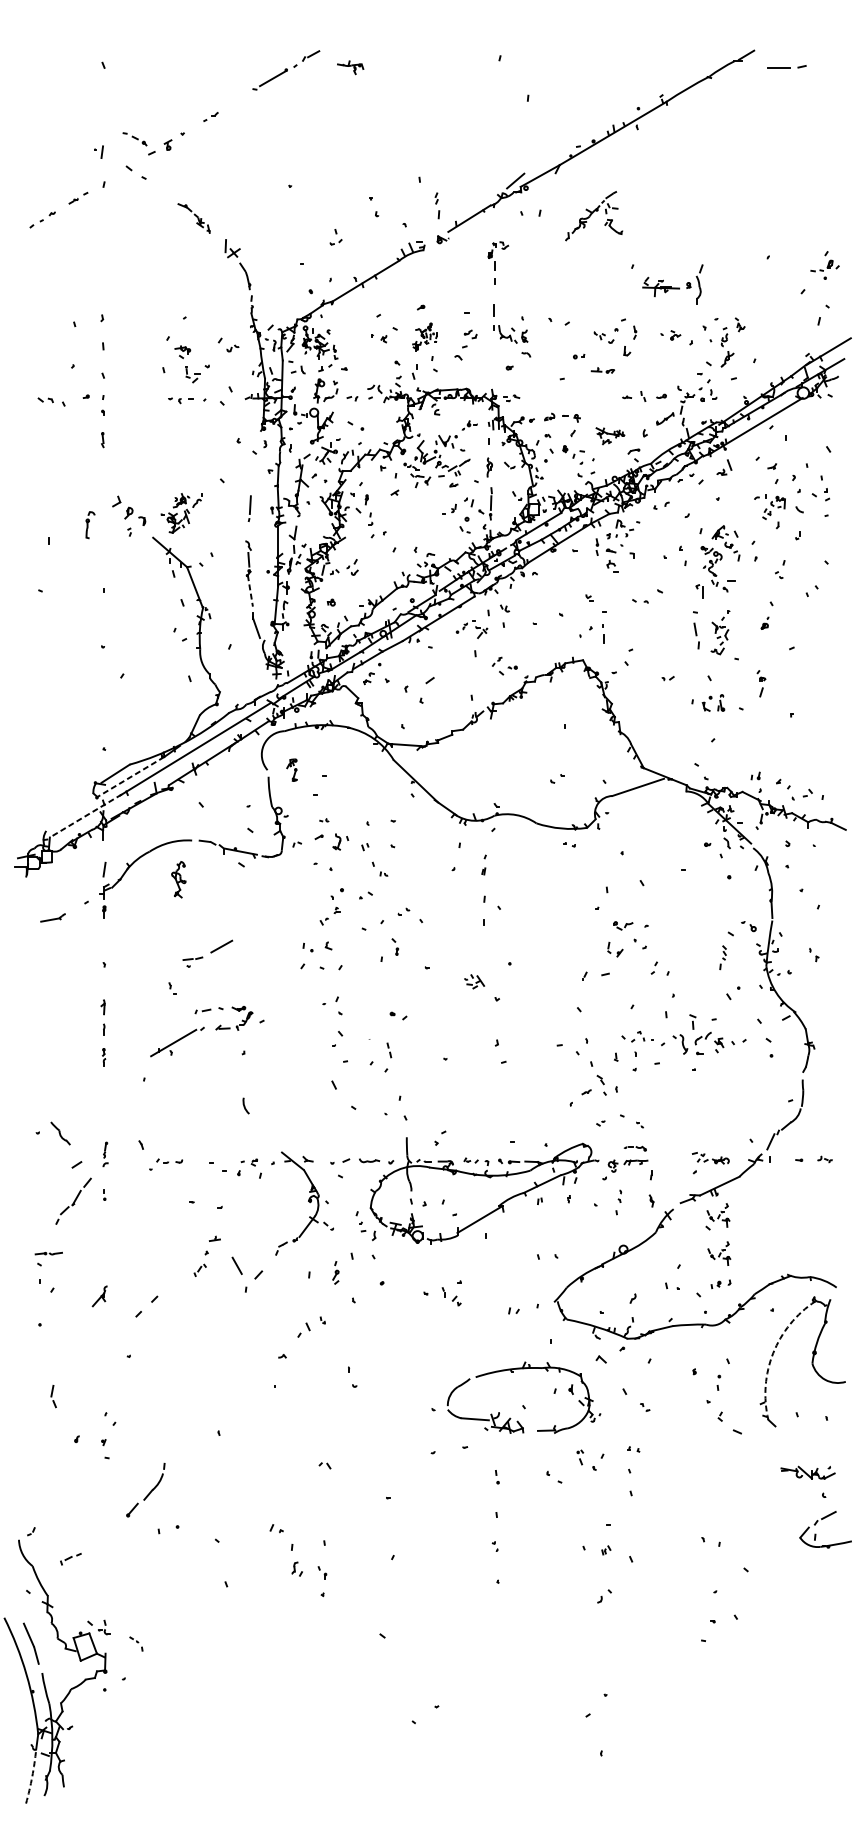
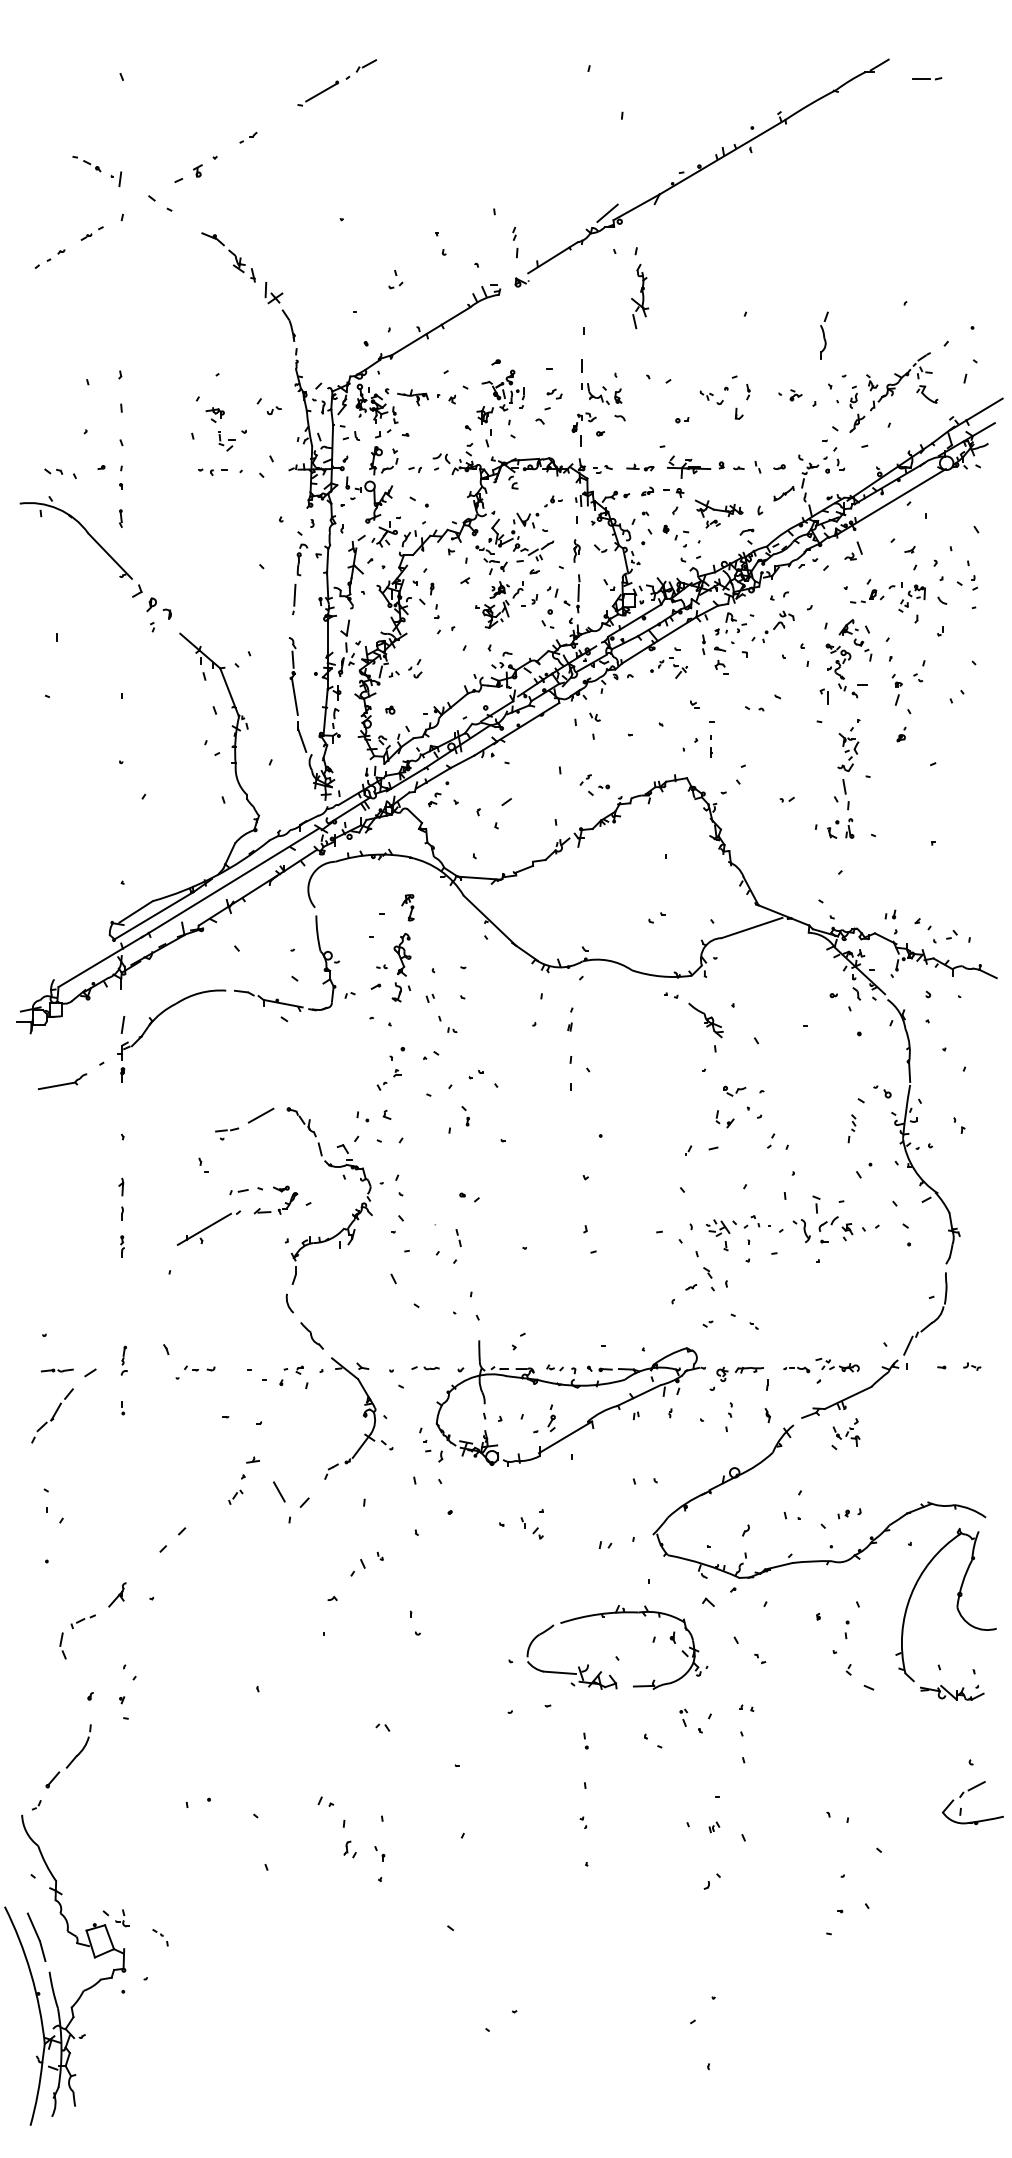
part: (787, 66) -> (927, 78), size x0.62
part: (350, 67) -> (412, 397), moved
part: (134, 139) -> (86, 164), moved
part: (594, 215) -> (904, 381), moved
part: (194, 218) -> (228, 257), size x1.43
part: (543, 251) -> (640, 296), added
part: (497, 255) -> (583, 429), moved
part: (825, 261) -> (867, 591), moved
part: (666, 286) -> (695, 466), moved
part: (424, 336) -> (500, 396), size x1.67
part: (602, 370) -> (640, 467), moved
part: (610, 435) -> (719, 513), size x1.43
part: (71, 450) -> (84, 530), added
part: (181, 512) -> (499, 604), moved
part: (90, 524) -> (302, 559), moved
part: (655, 531) -> (772, 626), added
line: (250, 590) -> (294, 696), dashed -> solid
part: (471, 629) -> (668, 667), moved
part: (696, 635) -> (845, 794), moved
part: (760, 683) -> (896, 689), moved
part: (291, 769) -> (407, 907), moved
line: (131, 776) -> (154, 915), dashed -> solid
line: (85, 815) -> (100, 961), dashed -> solid
part: (598, 865) -> (705, 1020), added
part: (178, 879) -> (402, 954), moved
part: (53, 917) -> (62, 1081), size x1.67
part: (474, 981) -> (717, 1227), moved
part: (292, 1000) -> (344, 1179), added
part: (60, 1133) -> (311, 1335), moved
part: (635, 1148) -> (796, 1369), moved
part: (361, 1161) -> (425, 1368), size x0.62
part: (73, 1200) -> (52, 1415), moved
part: (48, 1253) -> (56, 1370), moved
part: (719, 1253) -> (847, 1477), removed
part: (335, 1273) -> (551, 1418), moved
part: (99, 1296) -> (117, 1594), moved
arc: (773, 1352) -> (911, 1594), dashed -> solid
part: (808, 1472) -> (952, 1692), moved
part: (145, 1490) -> (68, 1756), moved
part: (70, 1559) -> (82, 1621), moved
arc: (32, 1777) -> (37, 2094), dashed -> solid

